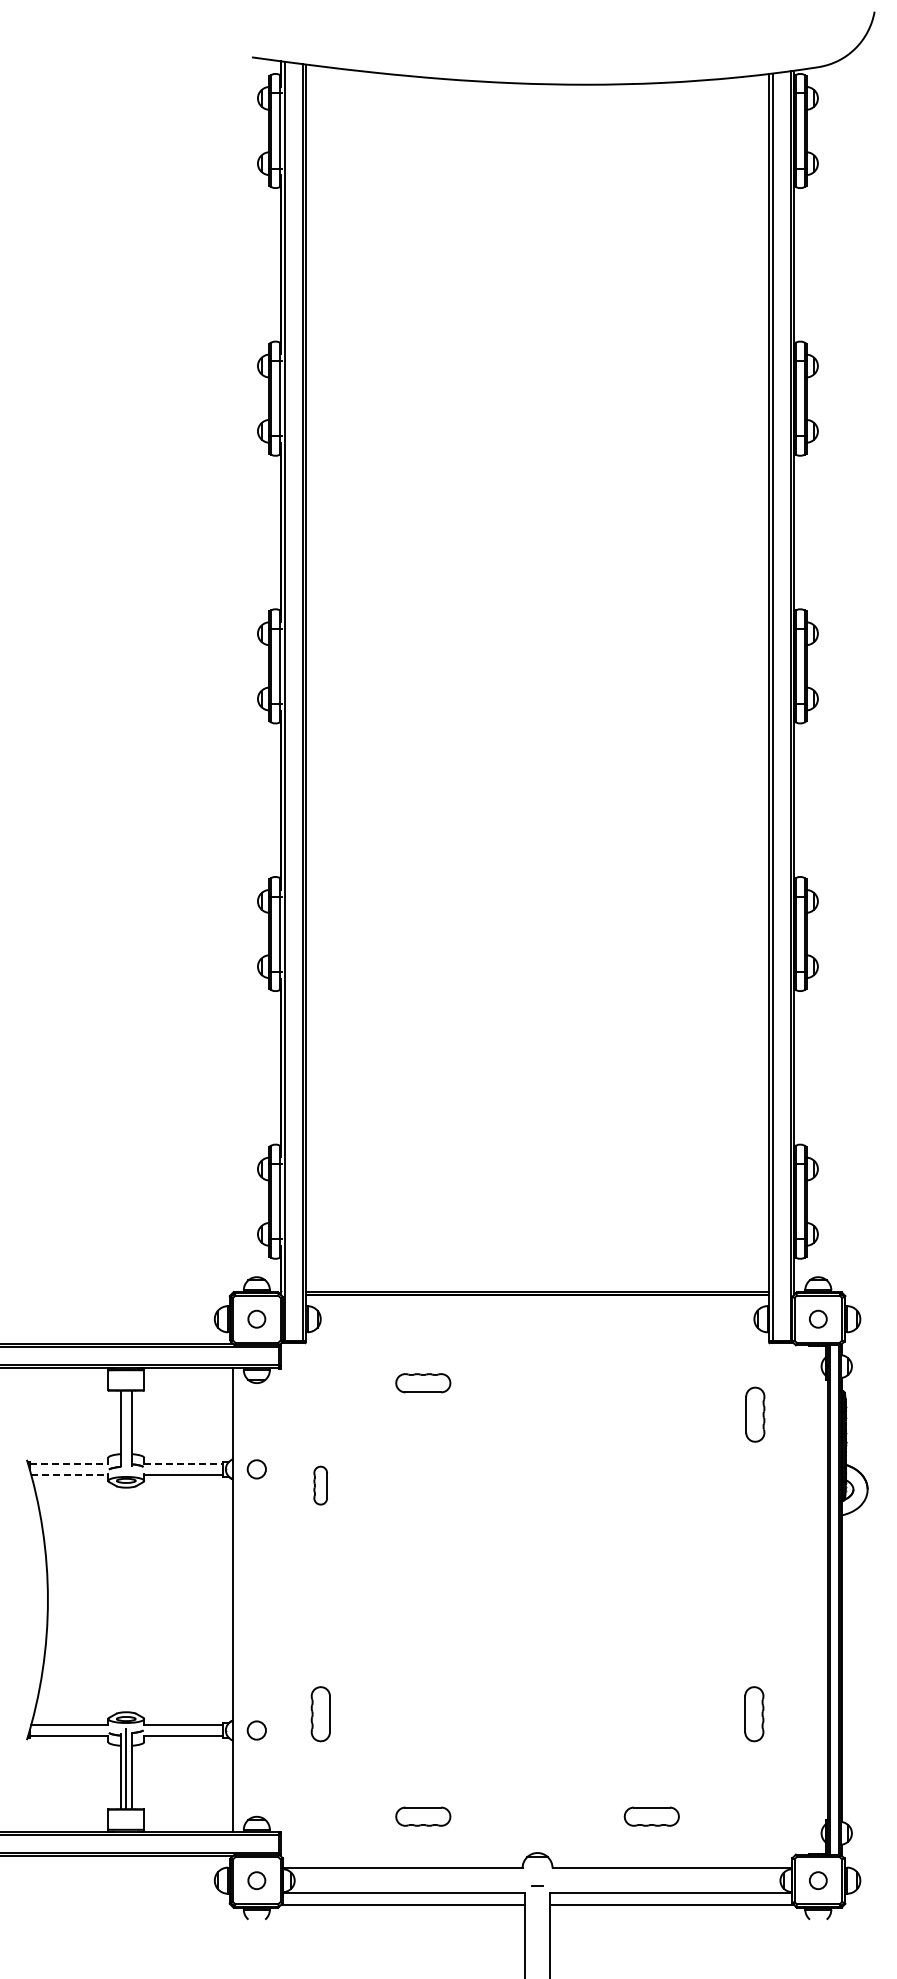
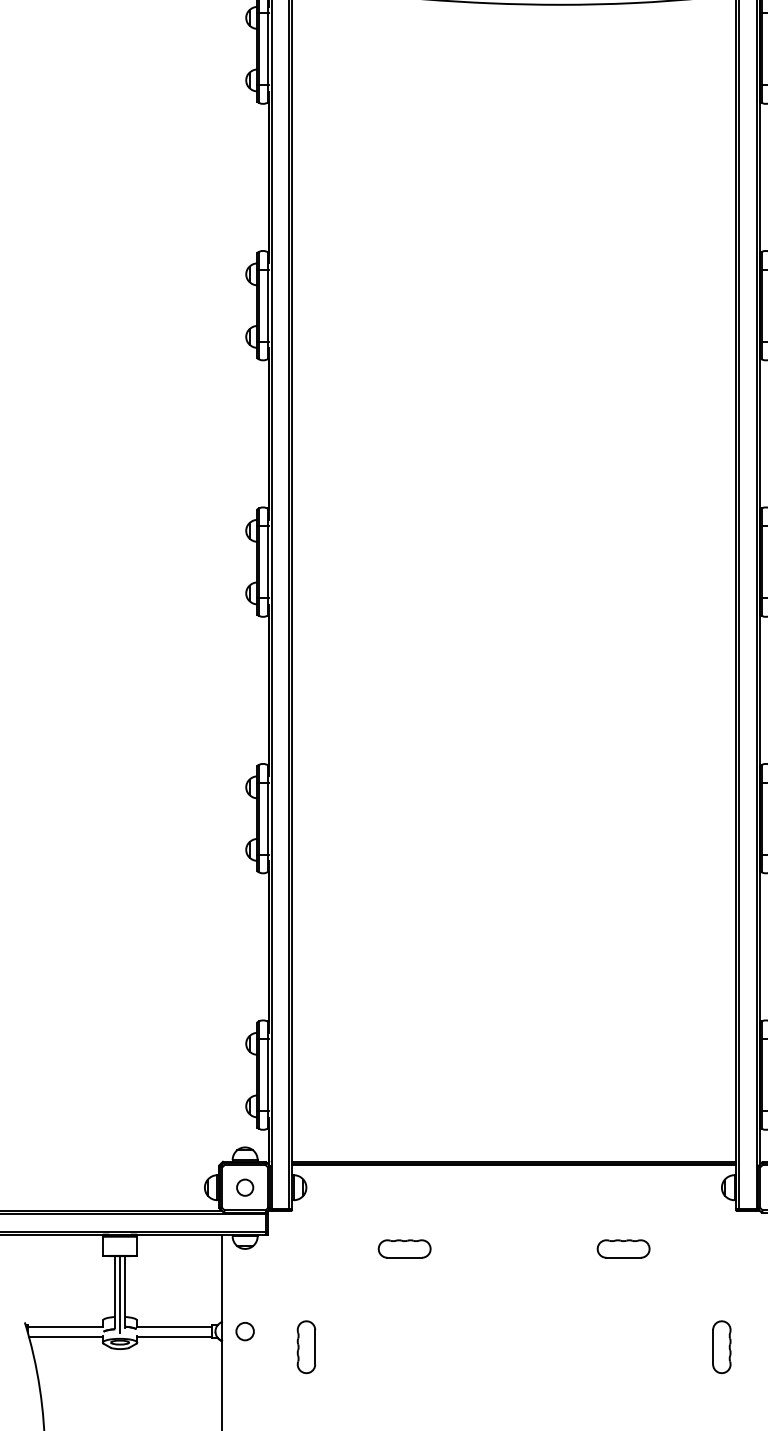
part: (651, 1383) -> (623, 1249), added
part: (755, 1414) -> (722, 1347), moved
line: (126, 1430) -> (120, 1294), added
line: (69, 1464) -> (65, 1326), dashed -> solid
line: (183, 1464) -> (174, 1326), dashed -> solid
line: (69, 1474) -> (65, 1336), dashed -> solid
part: (320, 1485) -> (306, 1347), size x1.43

